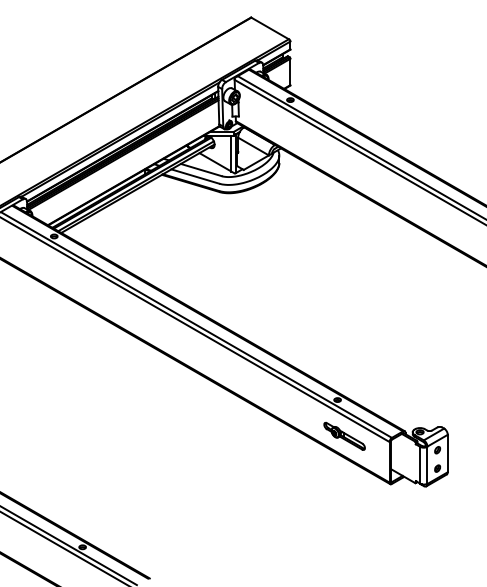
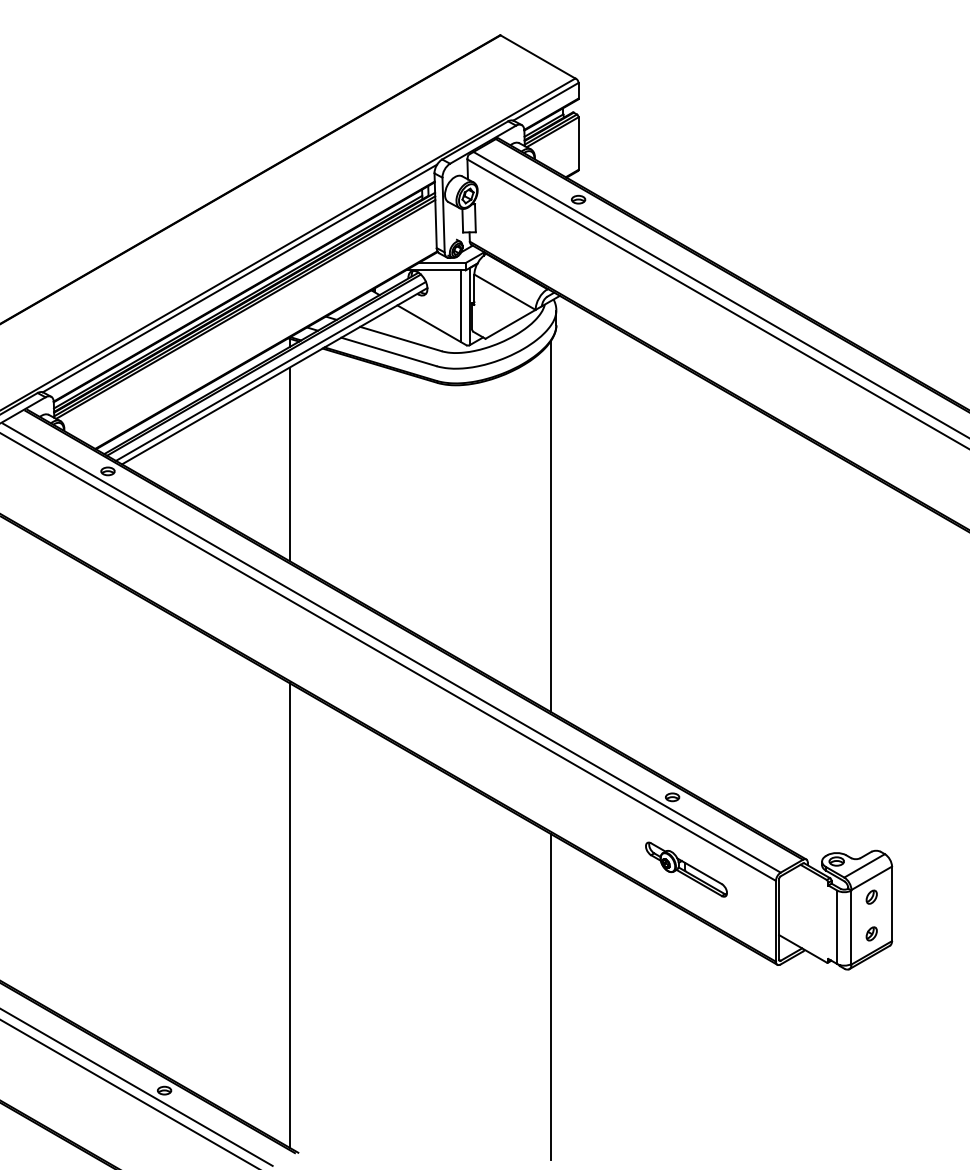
line: (145, 232) -> (289, 463), added
line: (276, 263) -> (550, 525), added
line: (145, 458) -> (289, 913), added
line: (276, 500) -> (550, 997), added

